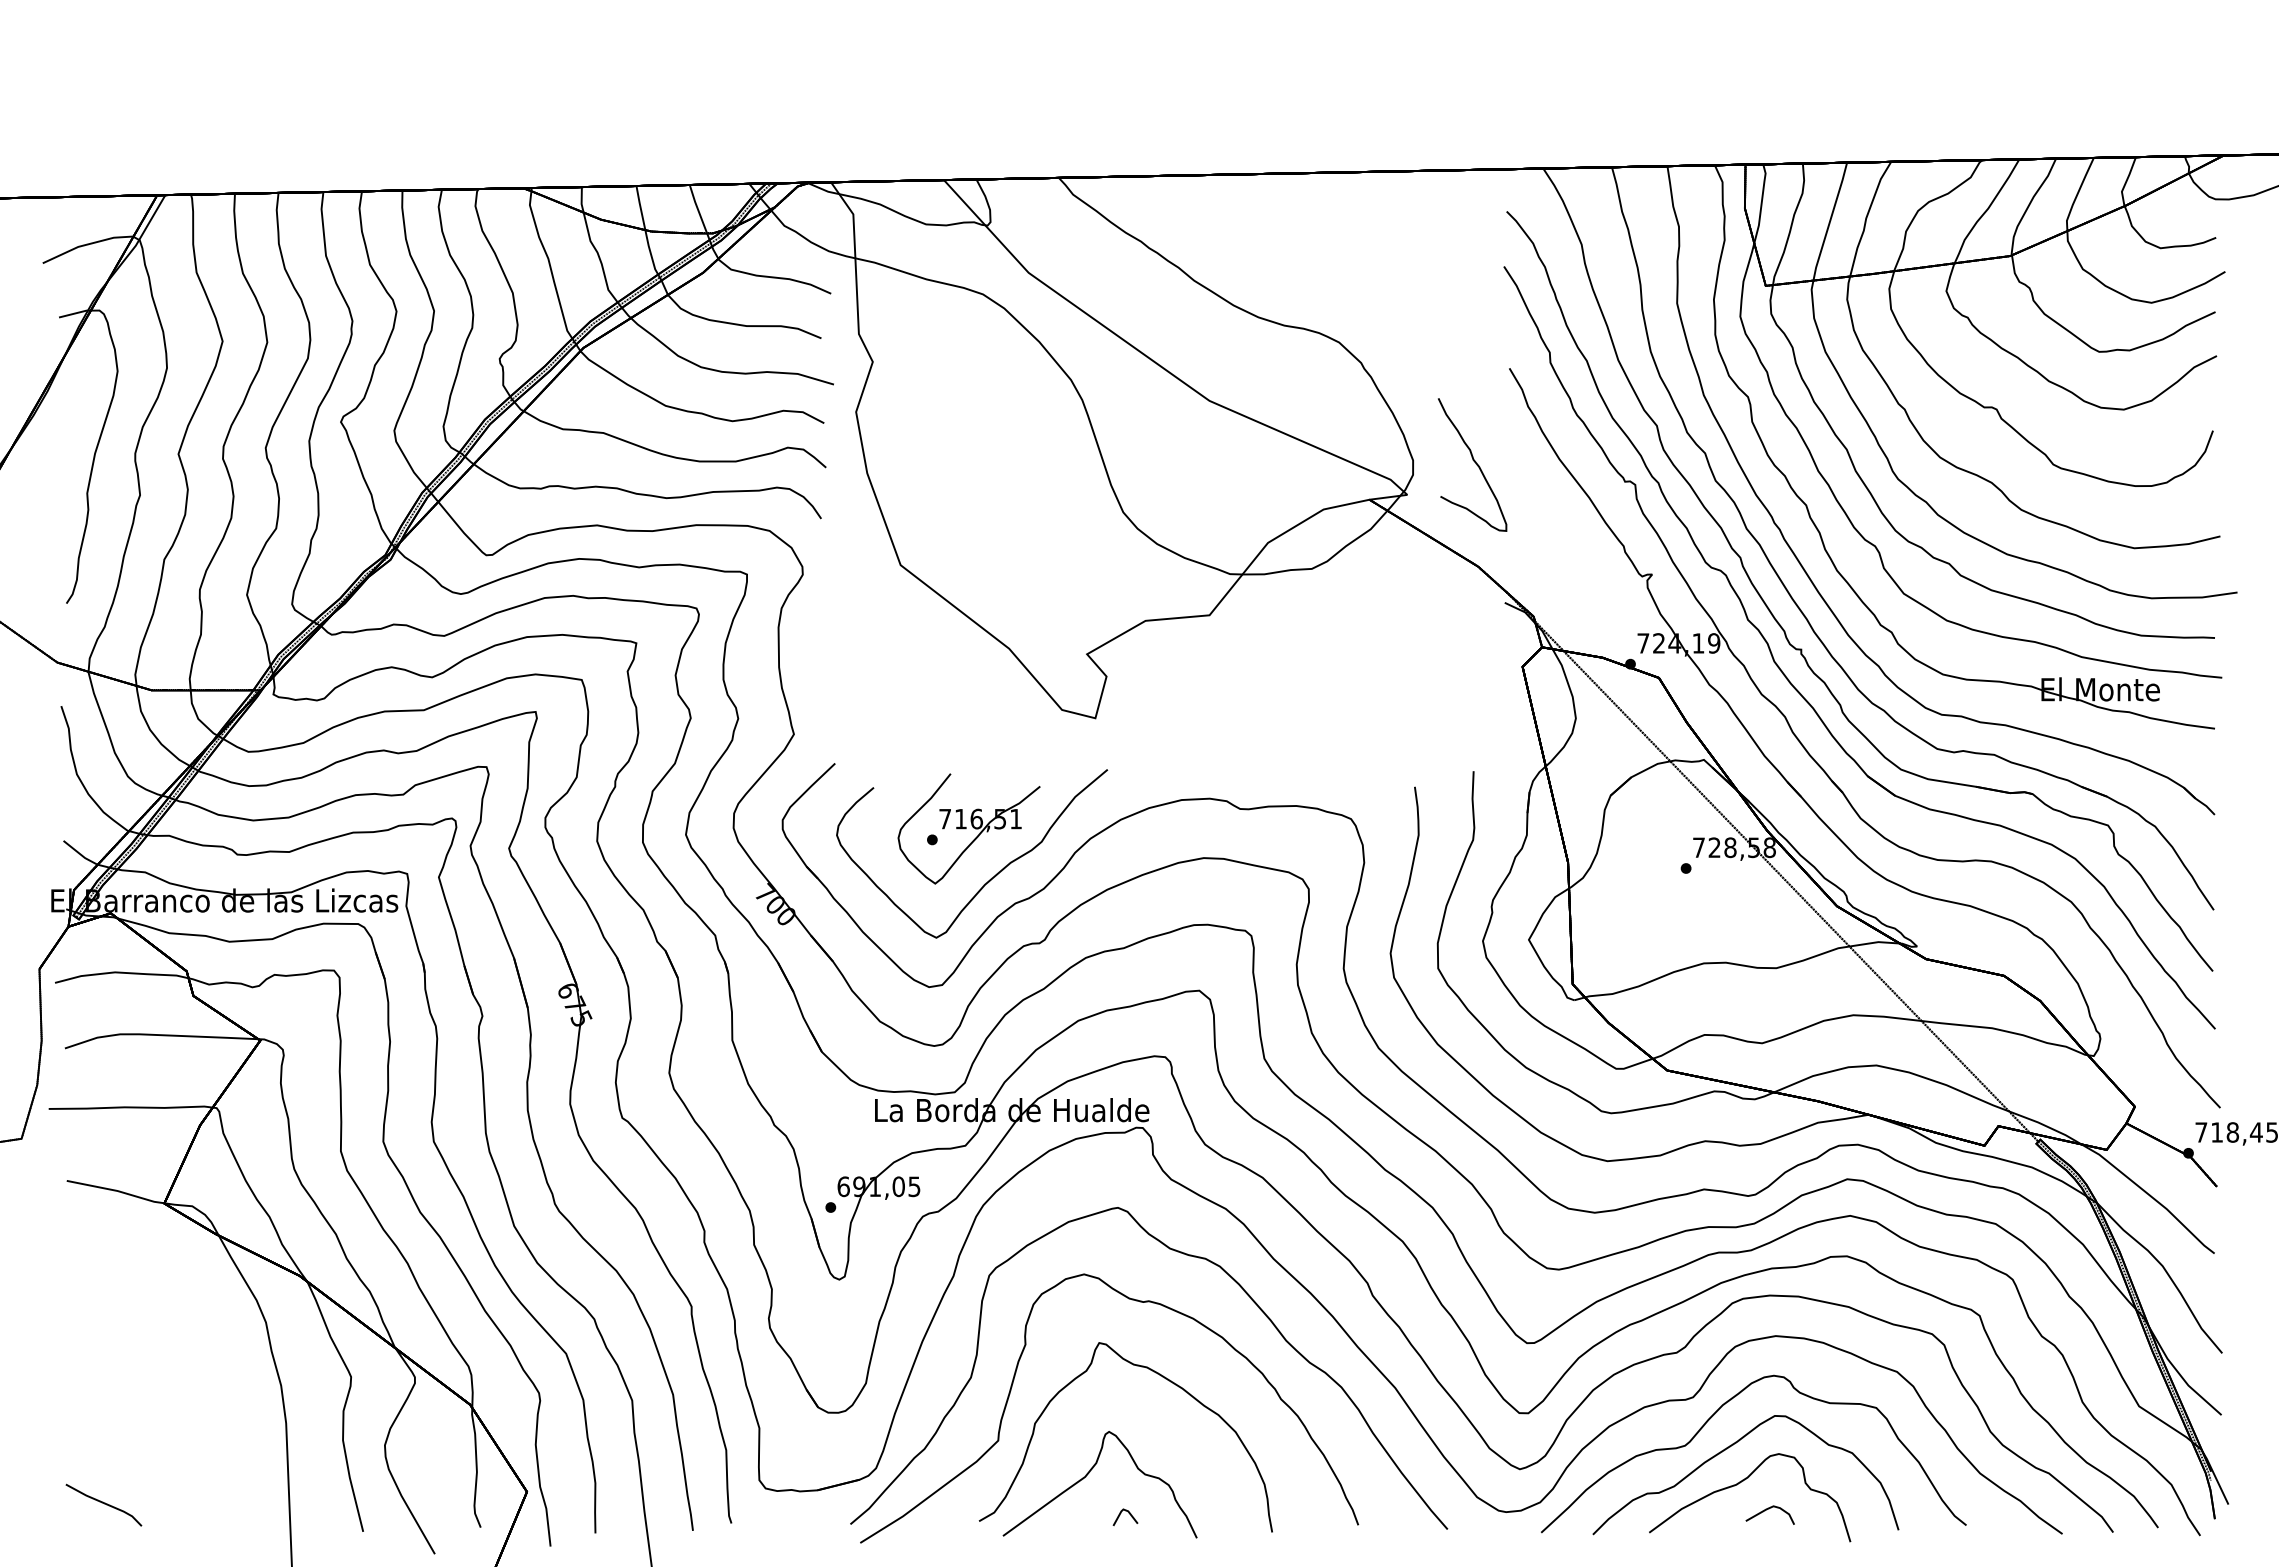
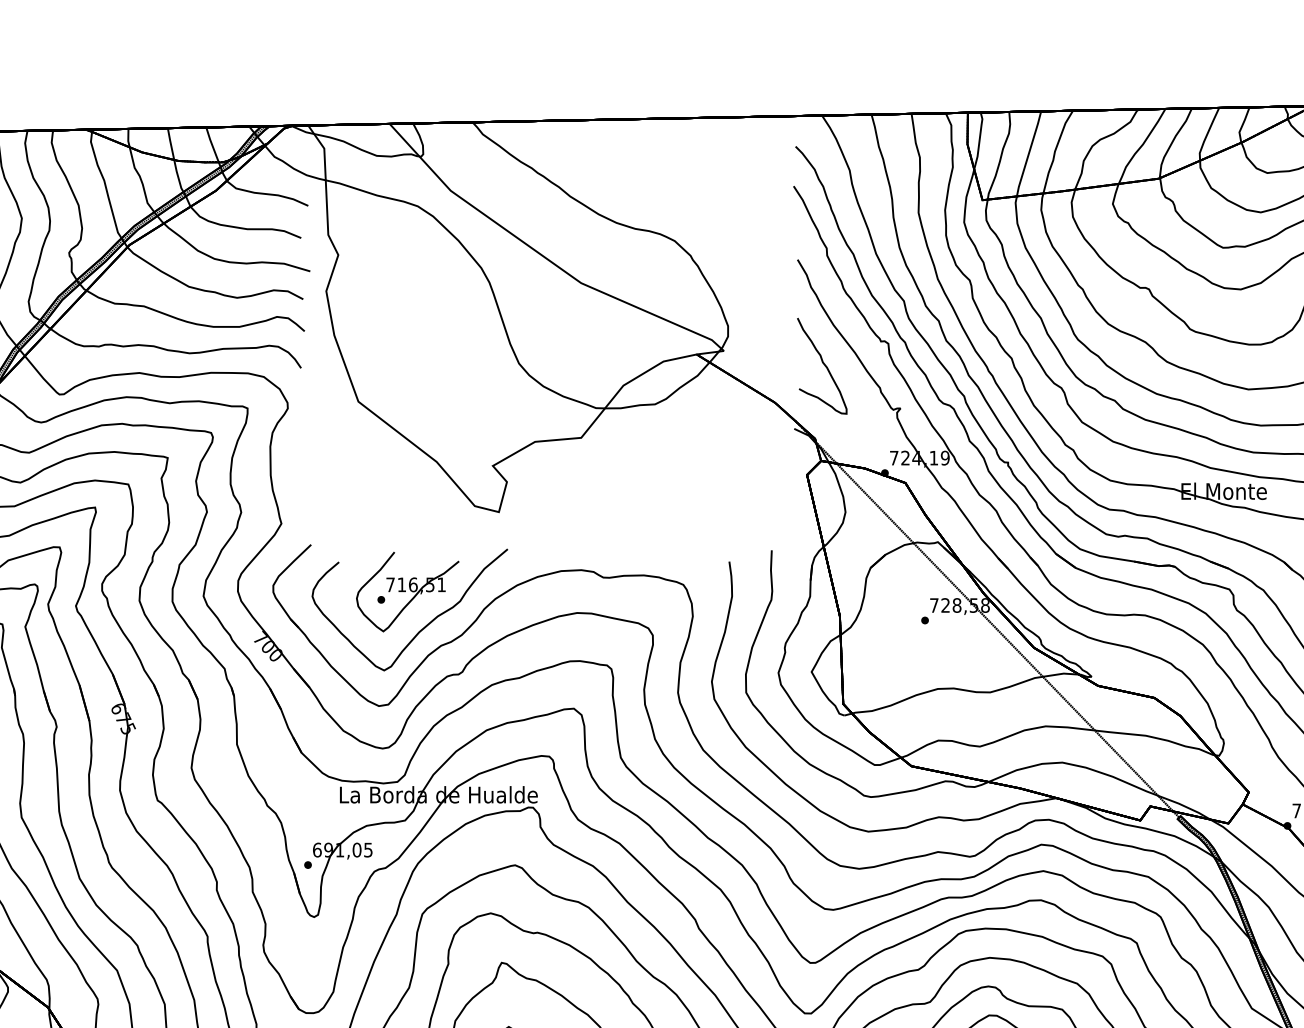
part: (1472, 464) -> (822, 365), moved

